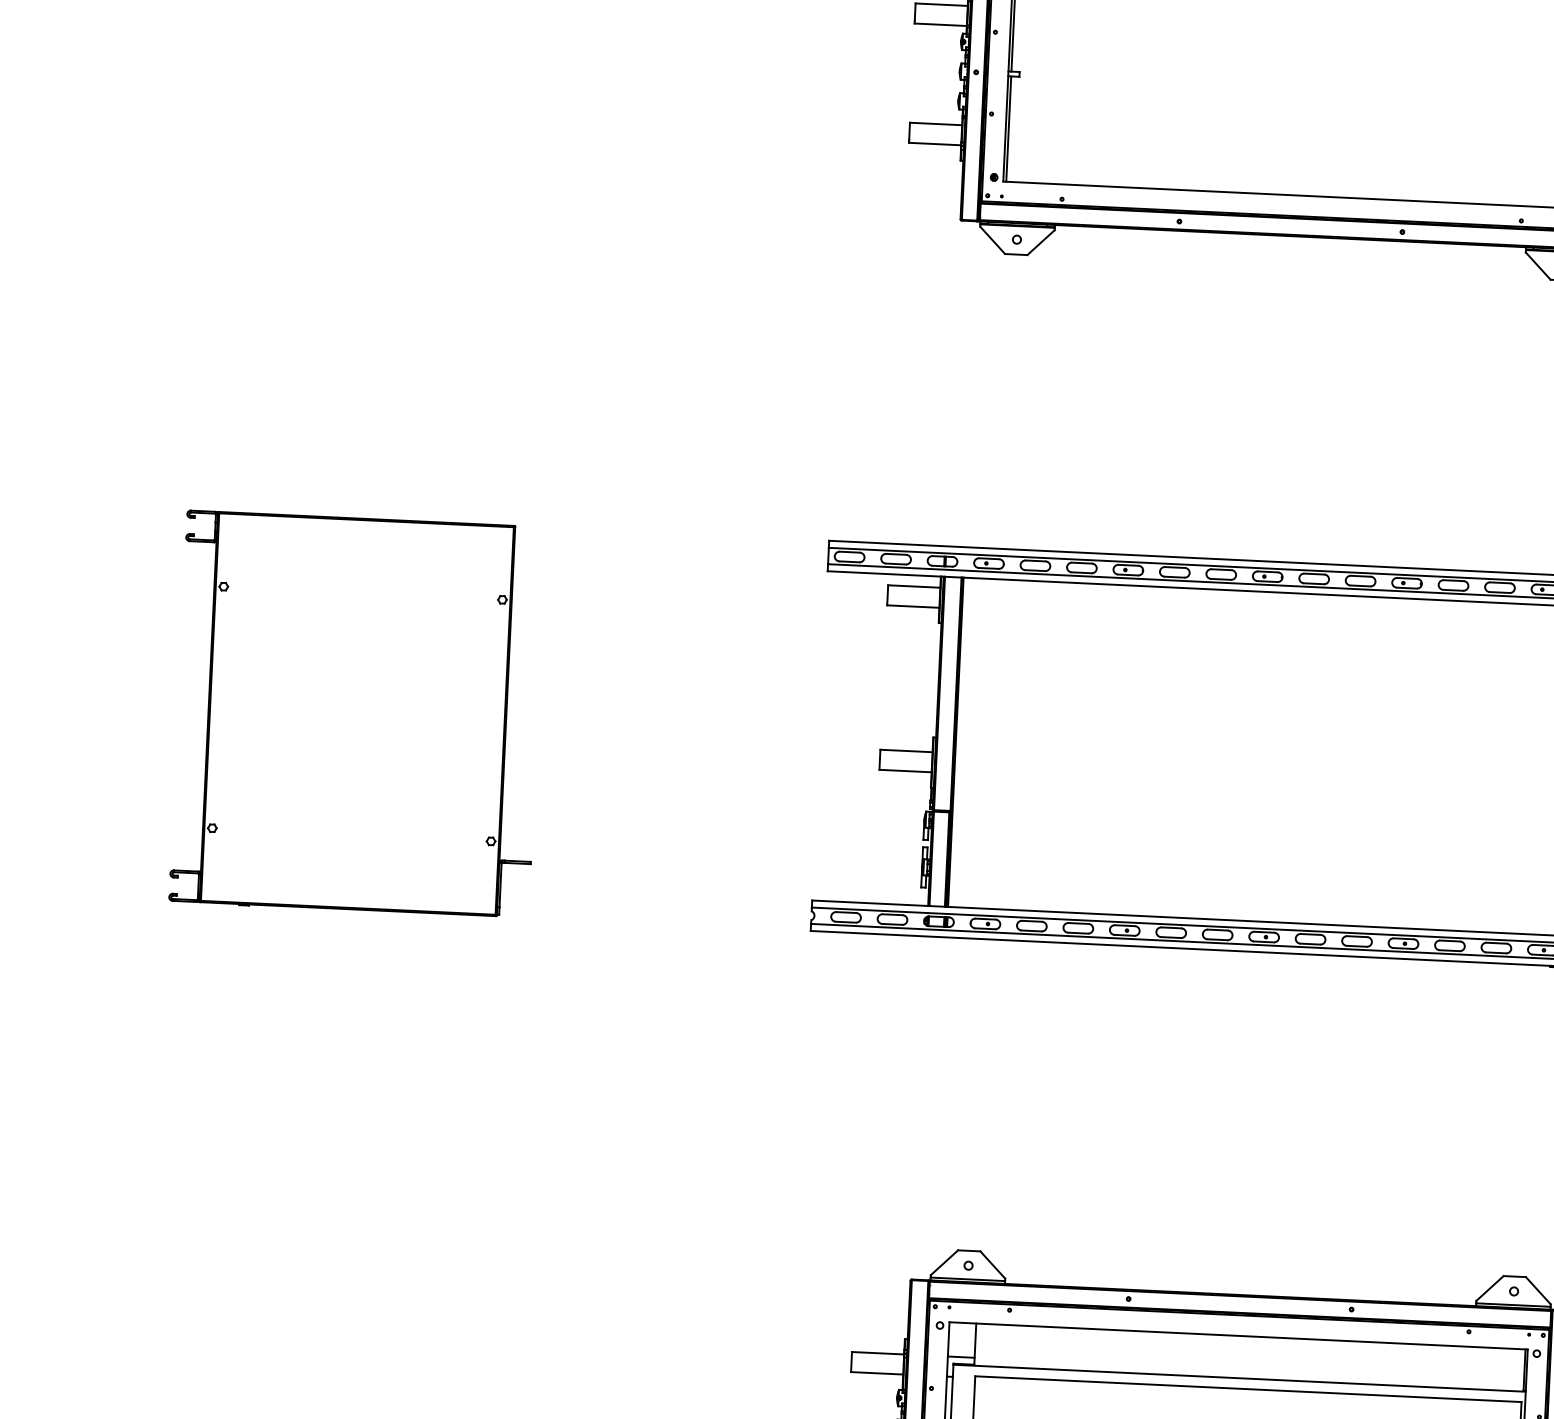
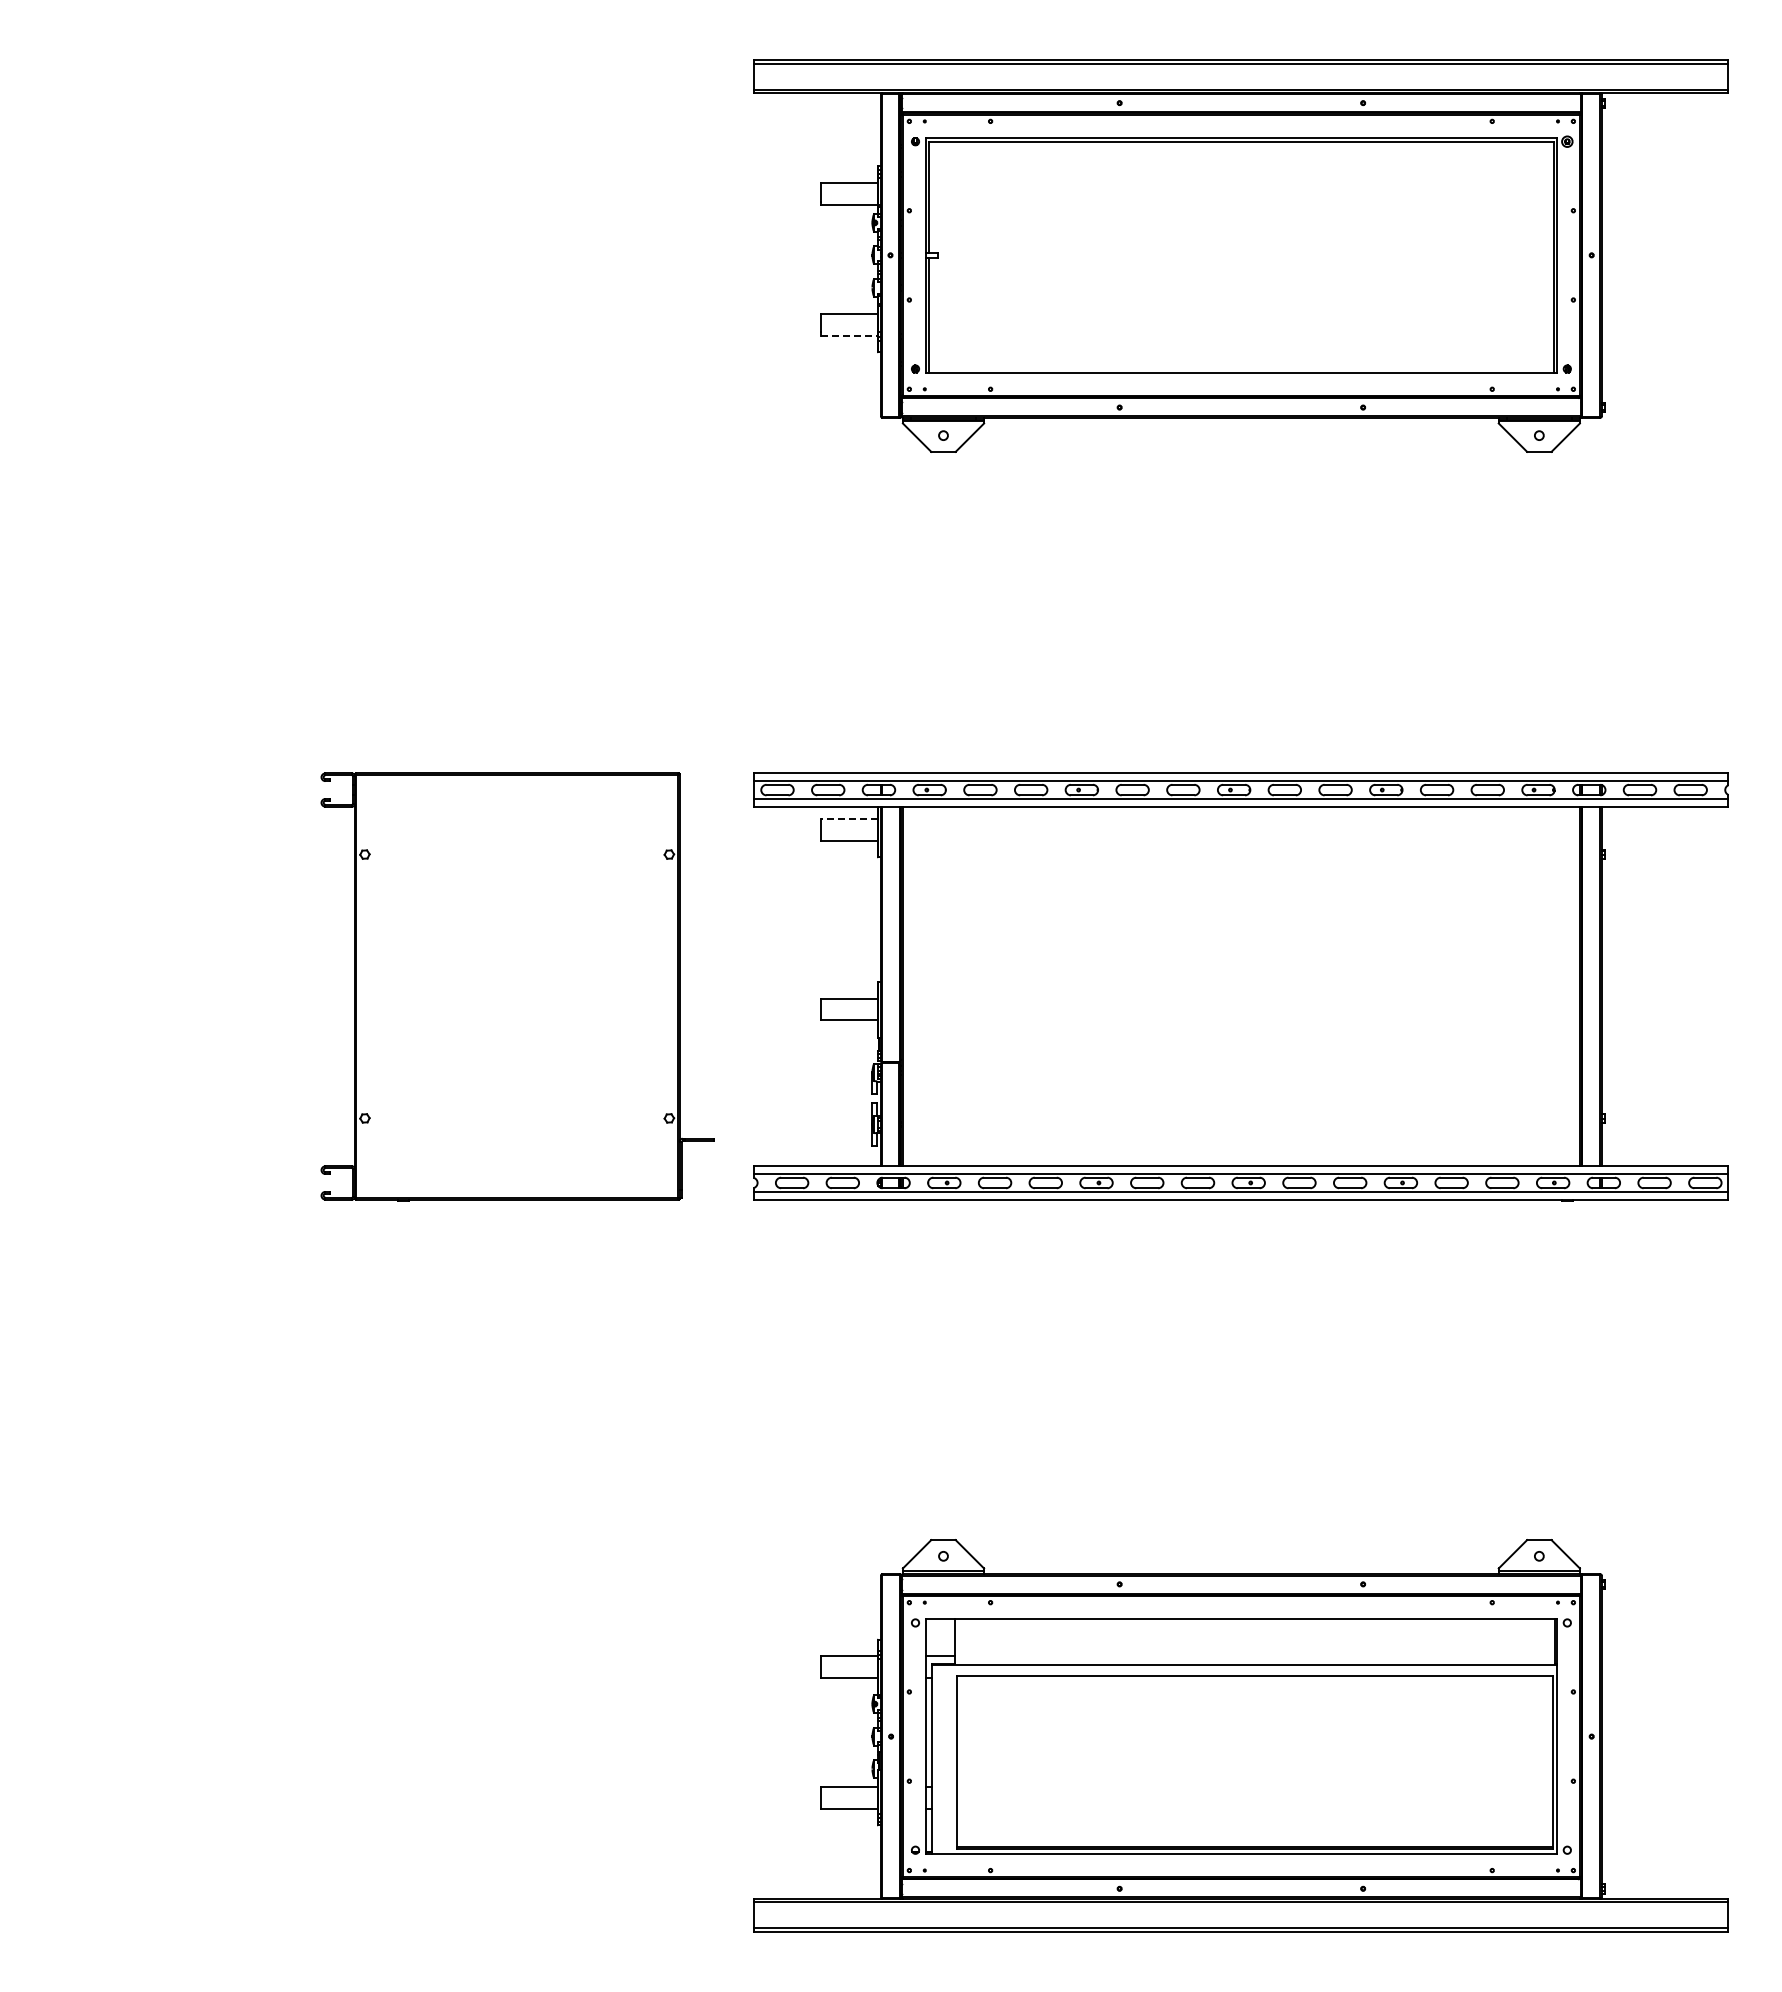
line: (935, 143) -> (849, 335), solid -> dashed
line: (913, 586) -> (848, 818), solid -> dashed
part: (357, 714) -> (517, 986), moved

